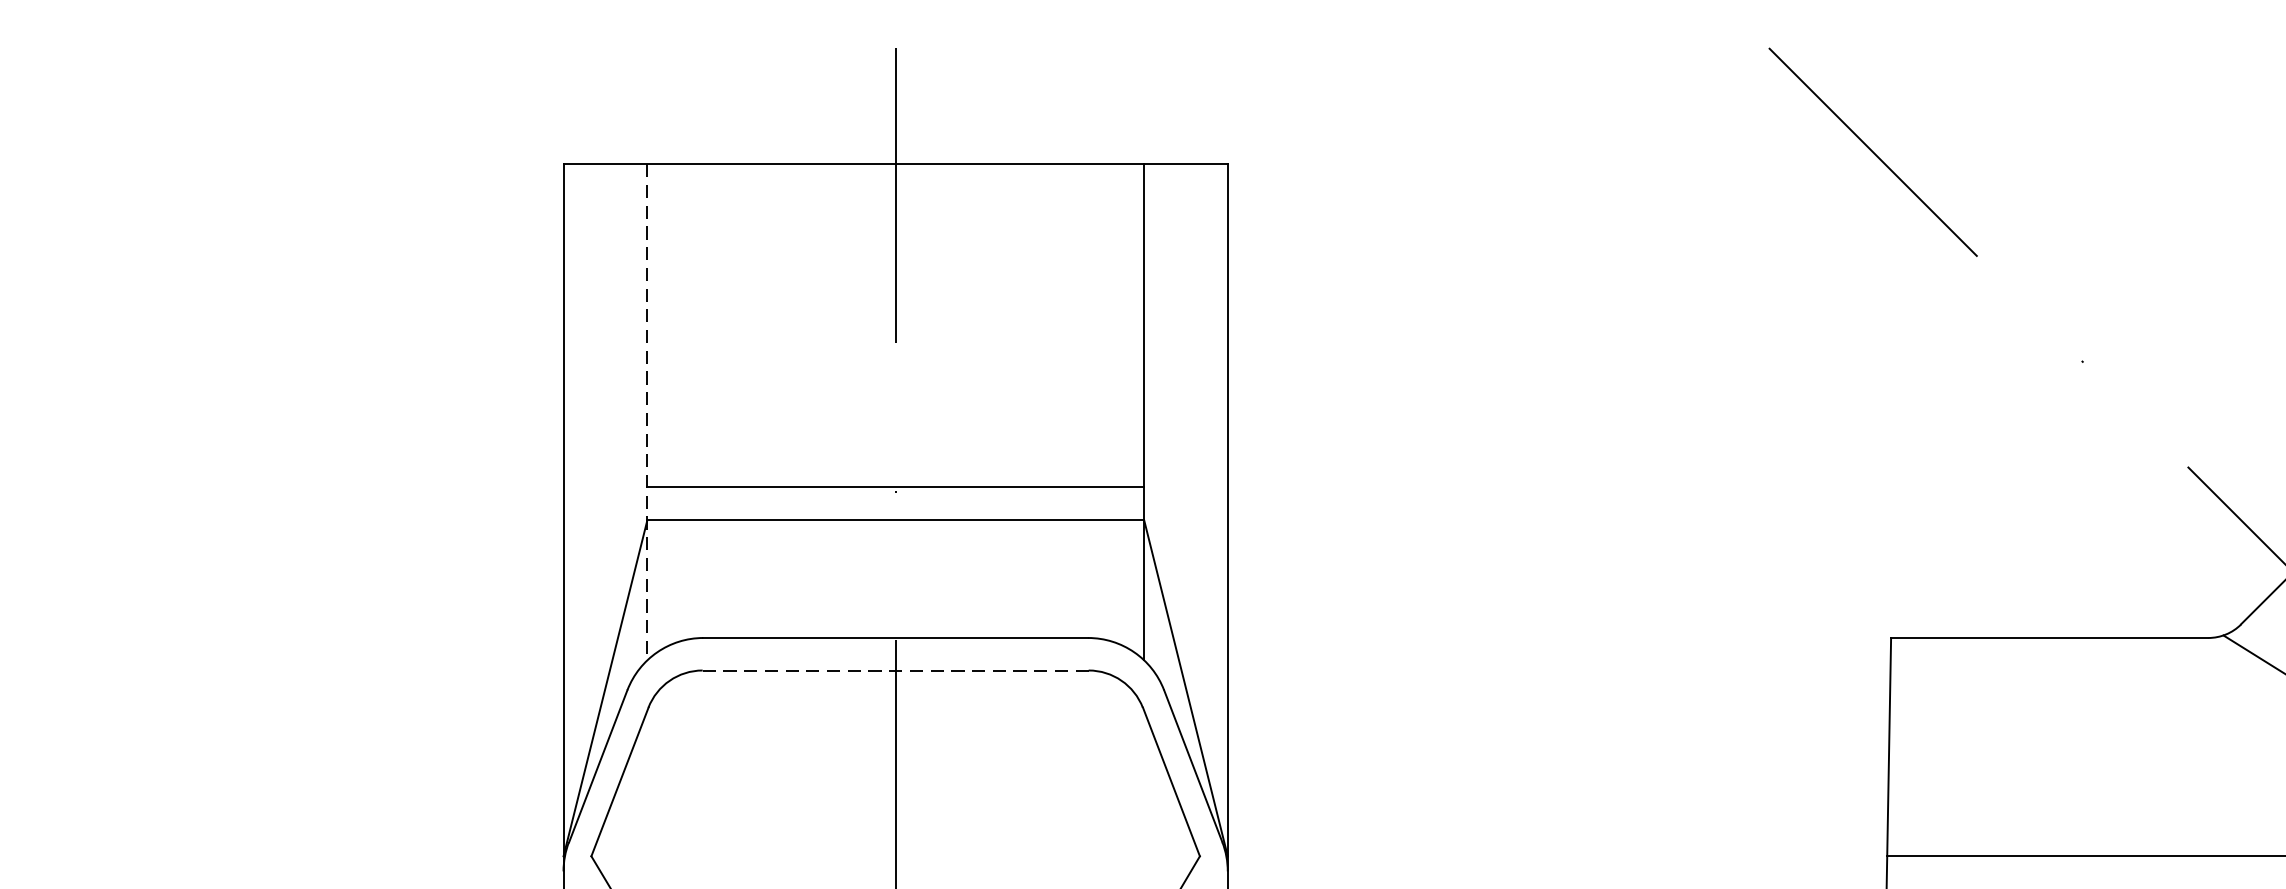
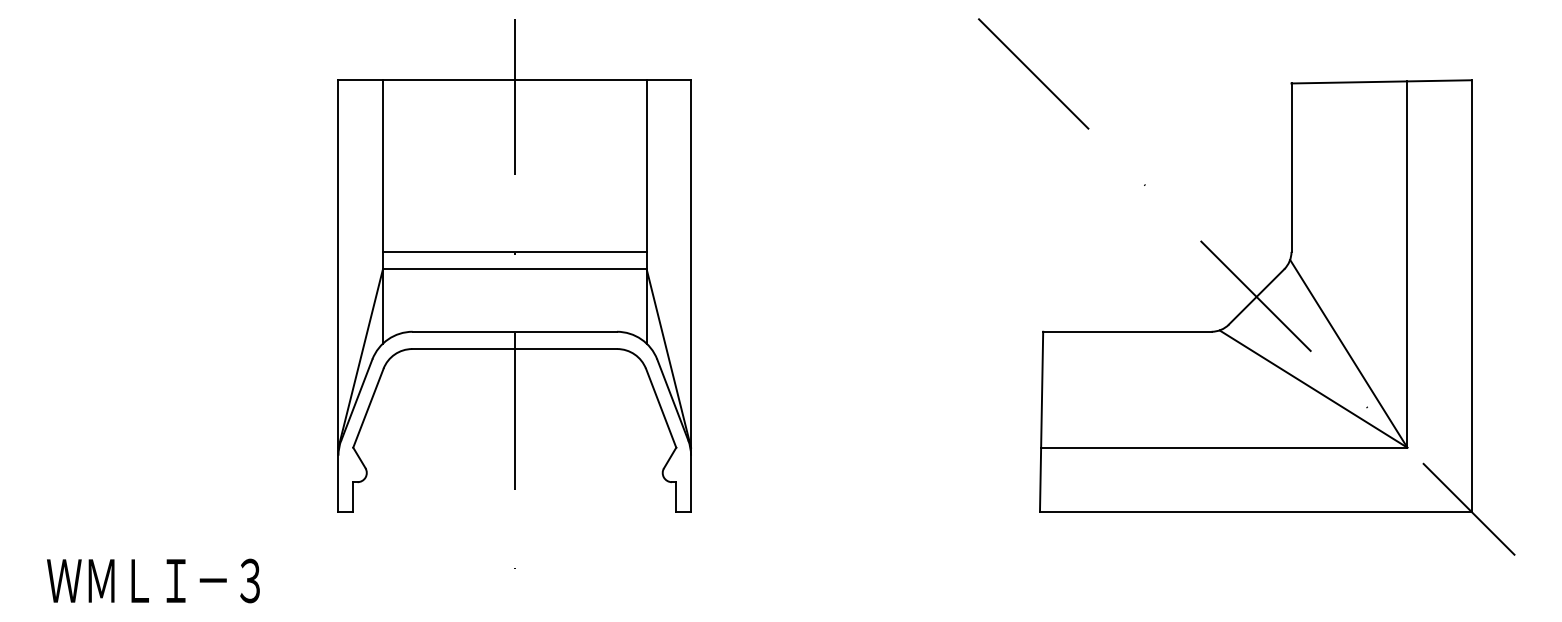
line: (646, 411) -> (382, 211), dashed -> solid
line: (897, 671) -> (515, 349), dashed -> solid

